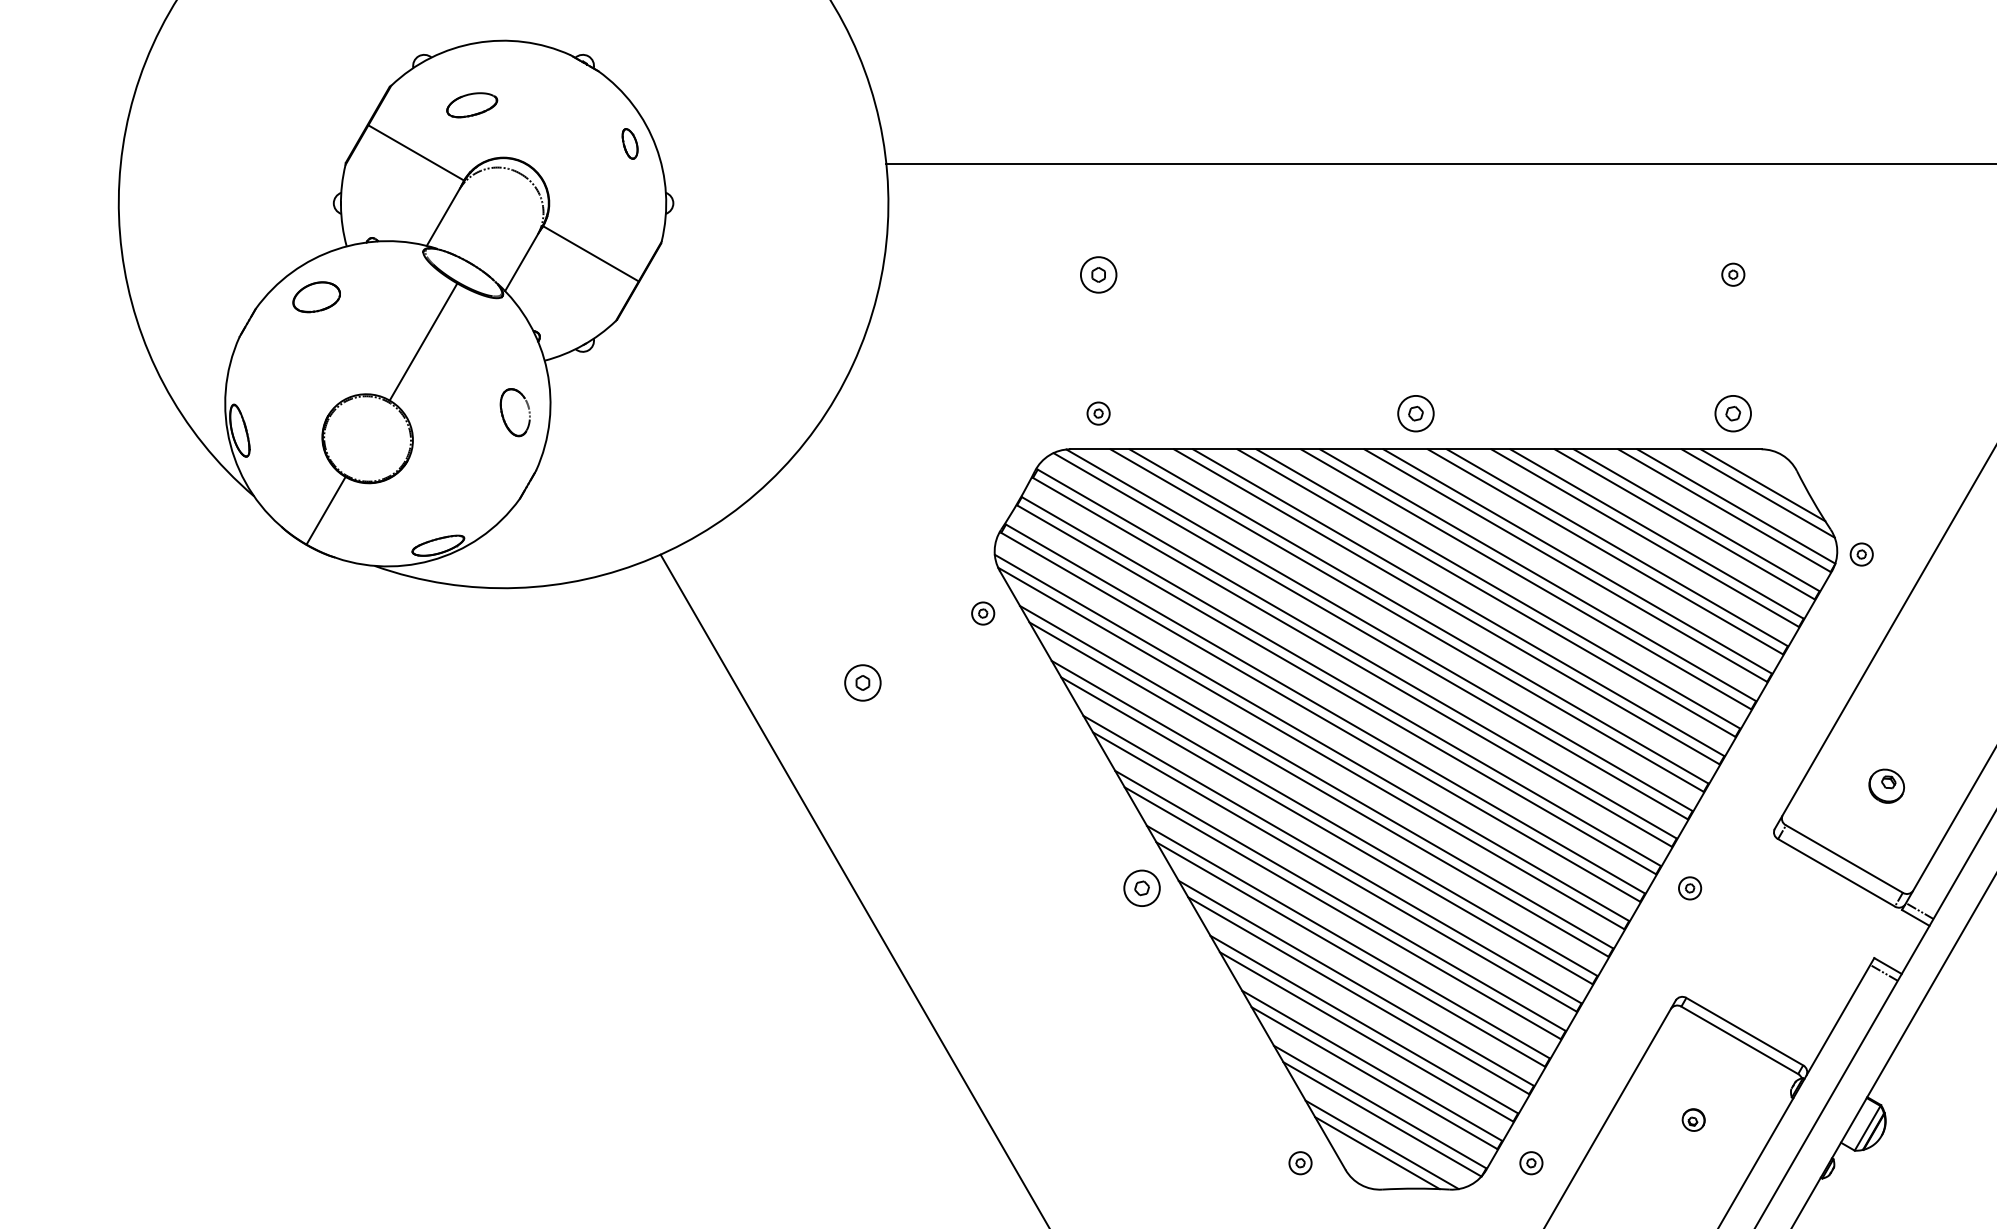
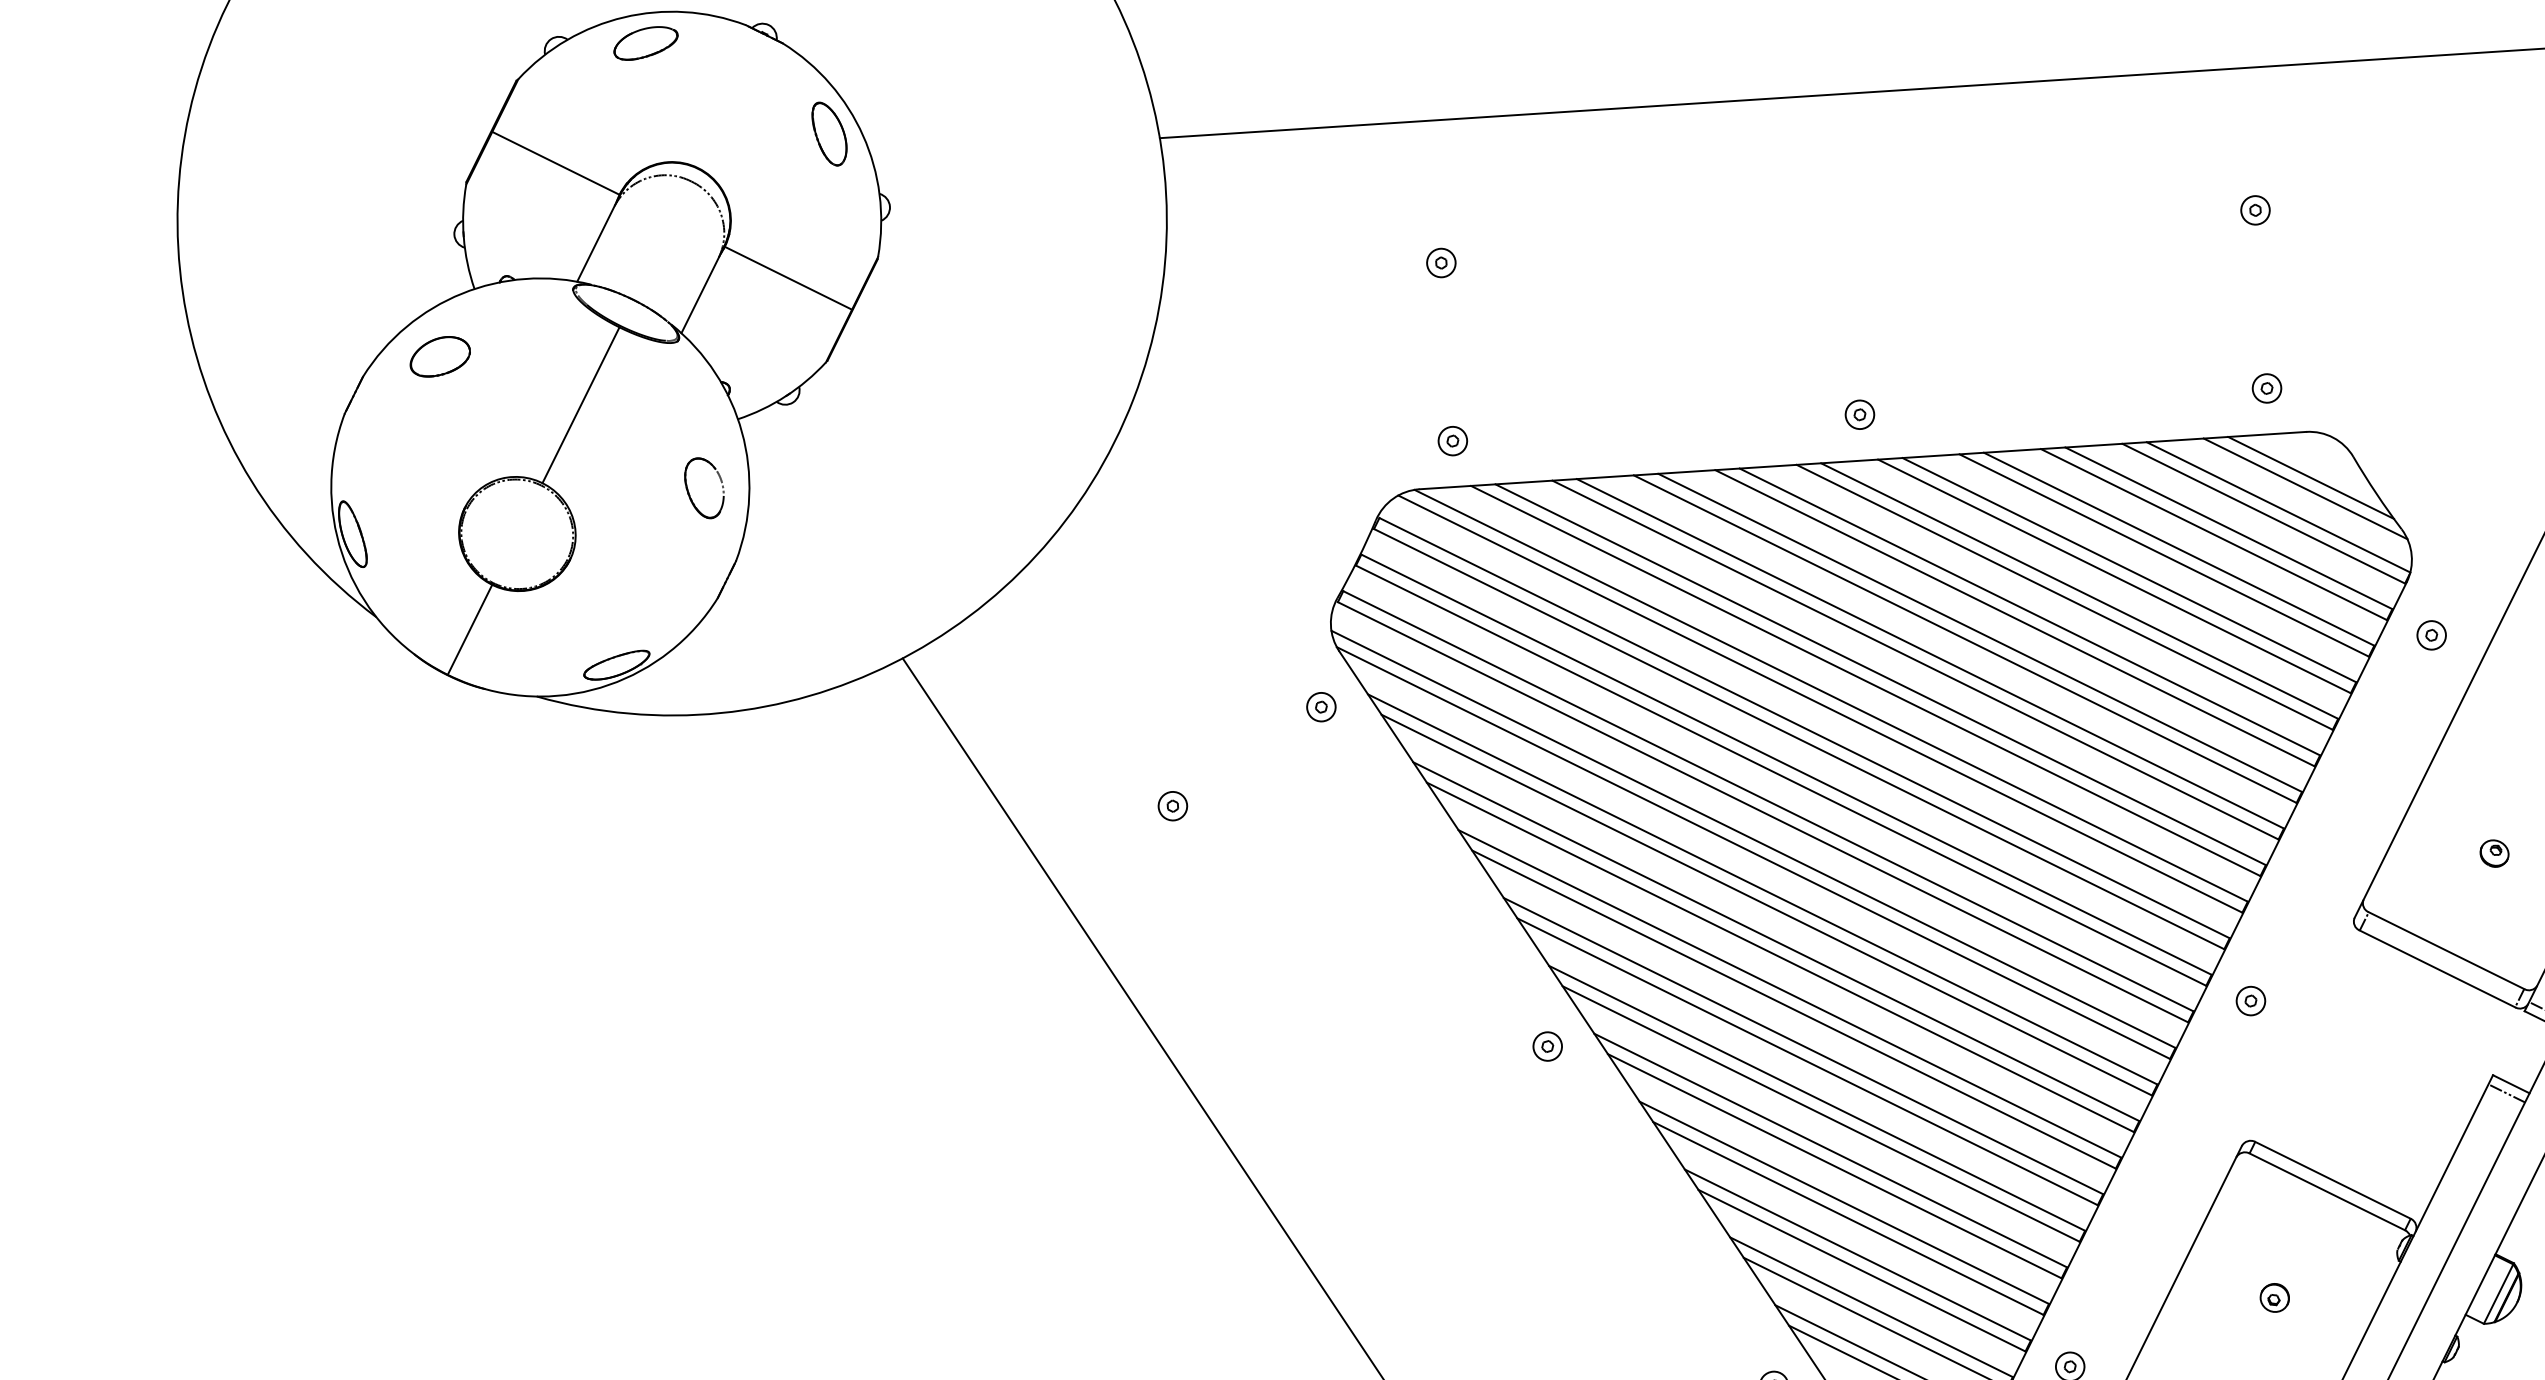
part: (472, 105) -> (646, 43), moved
part: (629, 143) -> (828, 133), size x1.67
part: (1098, 274) -> (1441, 262), size x0.62
part: (1415, 413) -> (1859, 414), size x0.62
part: (1733, 413) -> (2267, 388), size x0.62
part: (1861, 554) -> (2431, 635), moved
part: (862, 682) -> (1172, 805), size x0.62
part: (1886, 785) -> (2494, 852), size x0.62
part: (1141, 888) -> (1547, 1046), size x0.62

